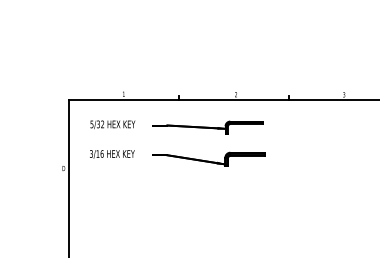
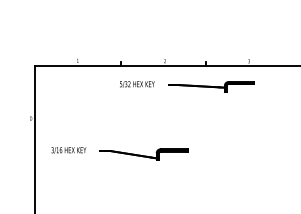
part: (177, 127) -> (187, 86), moved
part: (177, 158) -> (119, 153), moved

